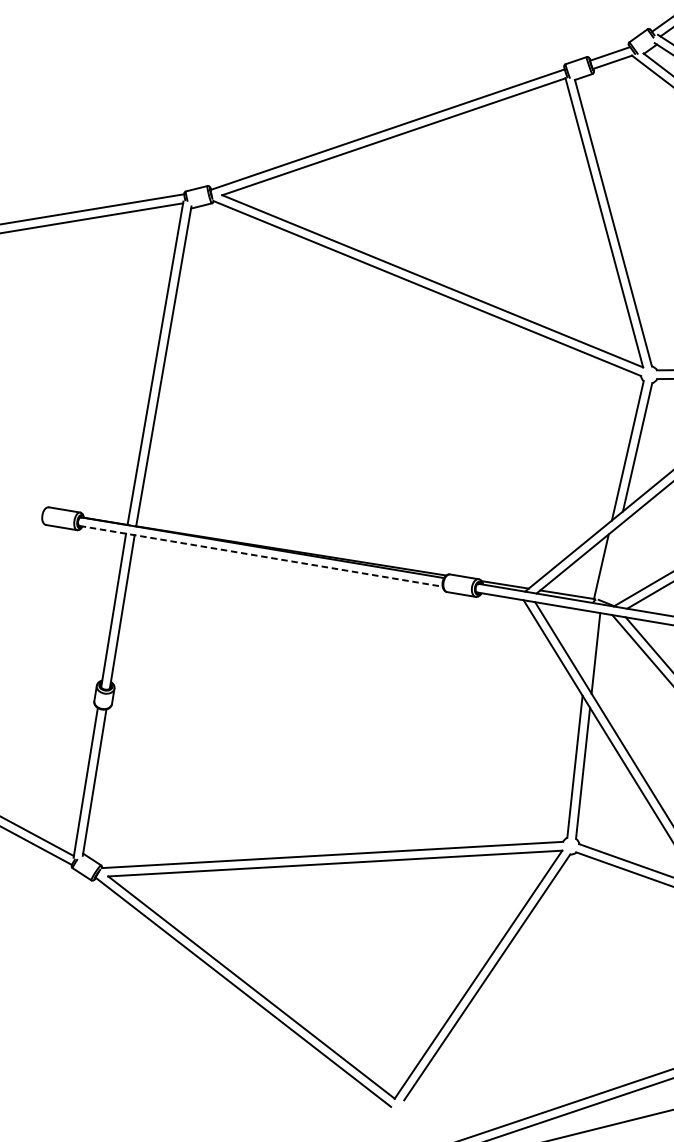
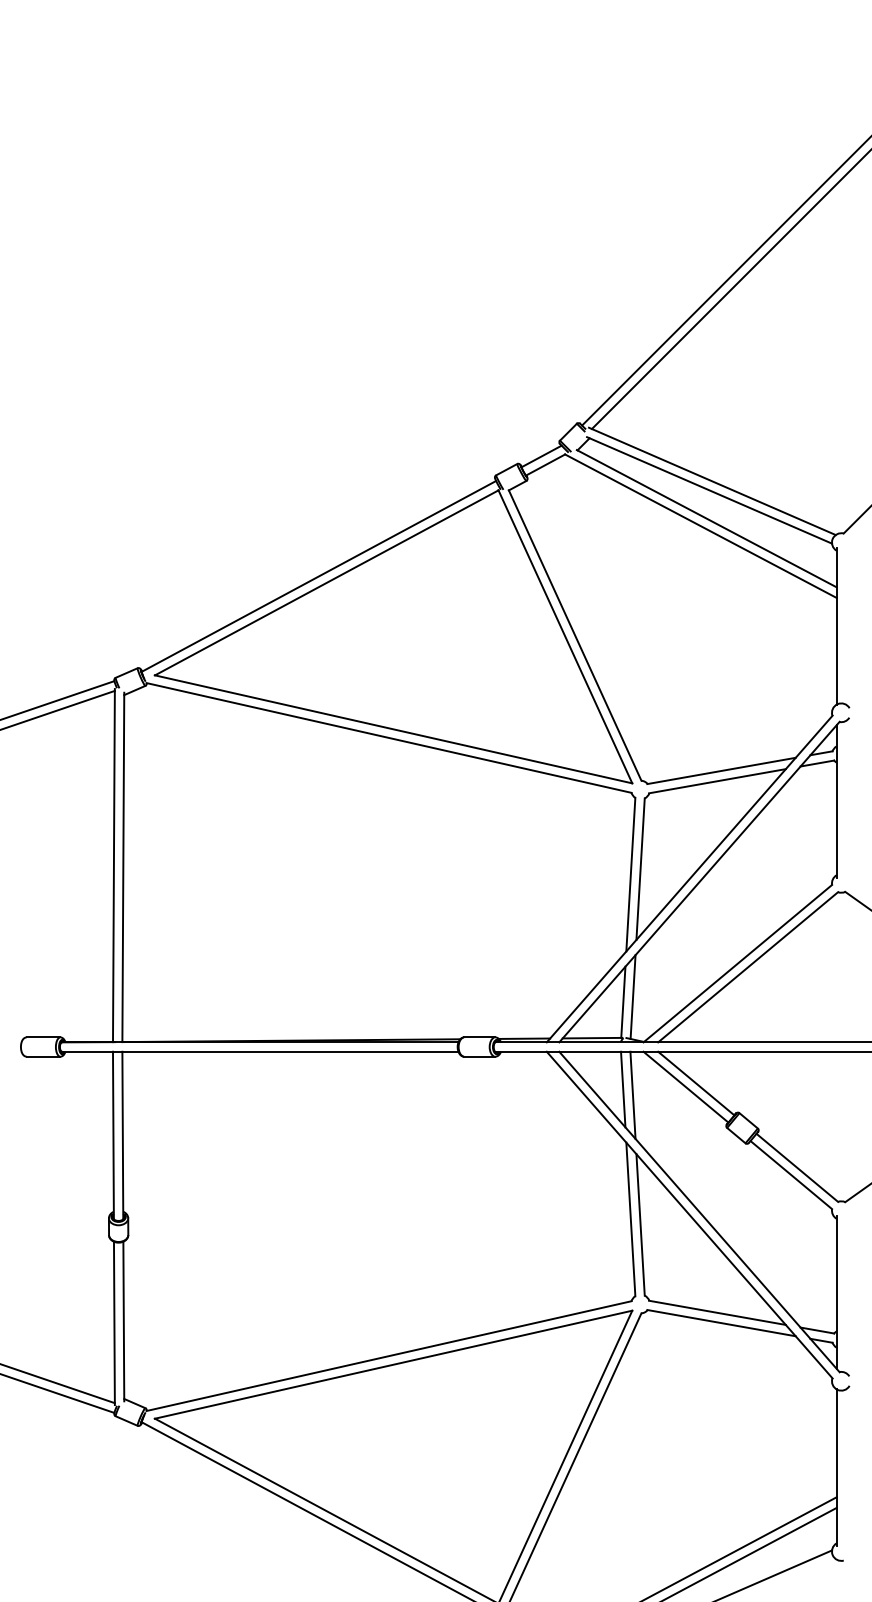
line: (261, 556) -> (260, 1051), dashed -> solid
line: (610, 562) -> (632, 996), added
line: (588, 646) -> (623, 1089), added

